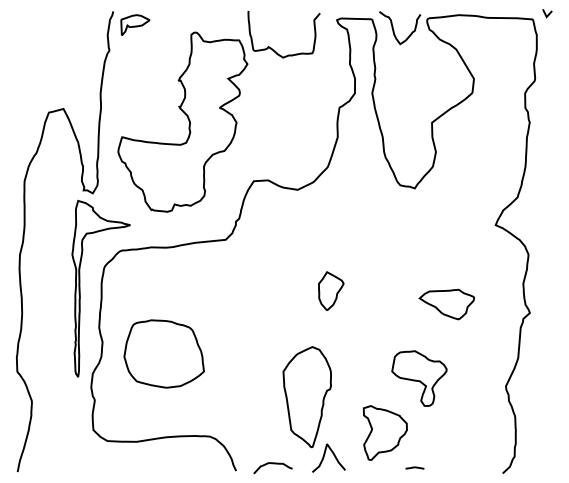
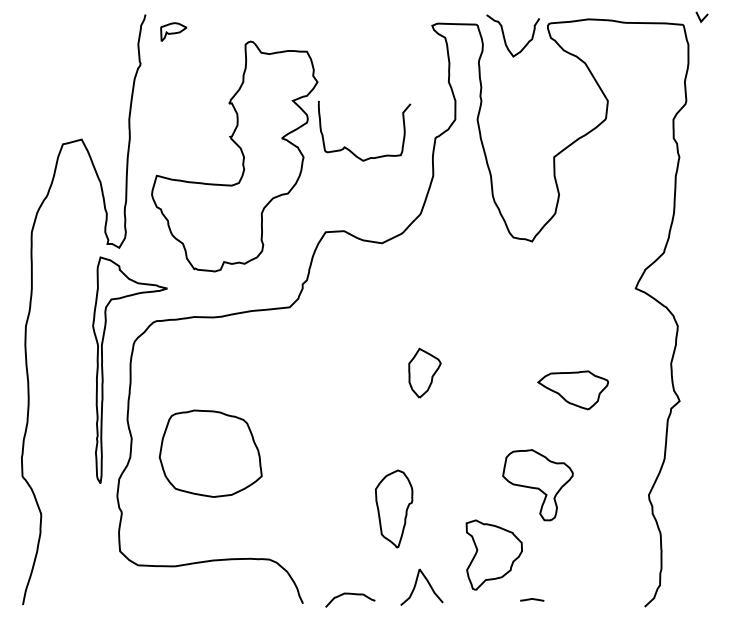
part: (135, 24) -> (173, 31), size x0.7
curve: (273, 49) -> (351, 150), moved
part: (306, 396) -> (393, 508), size x0.6

